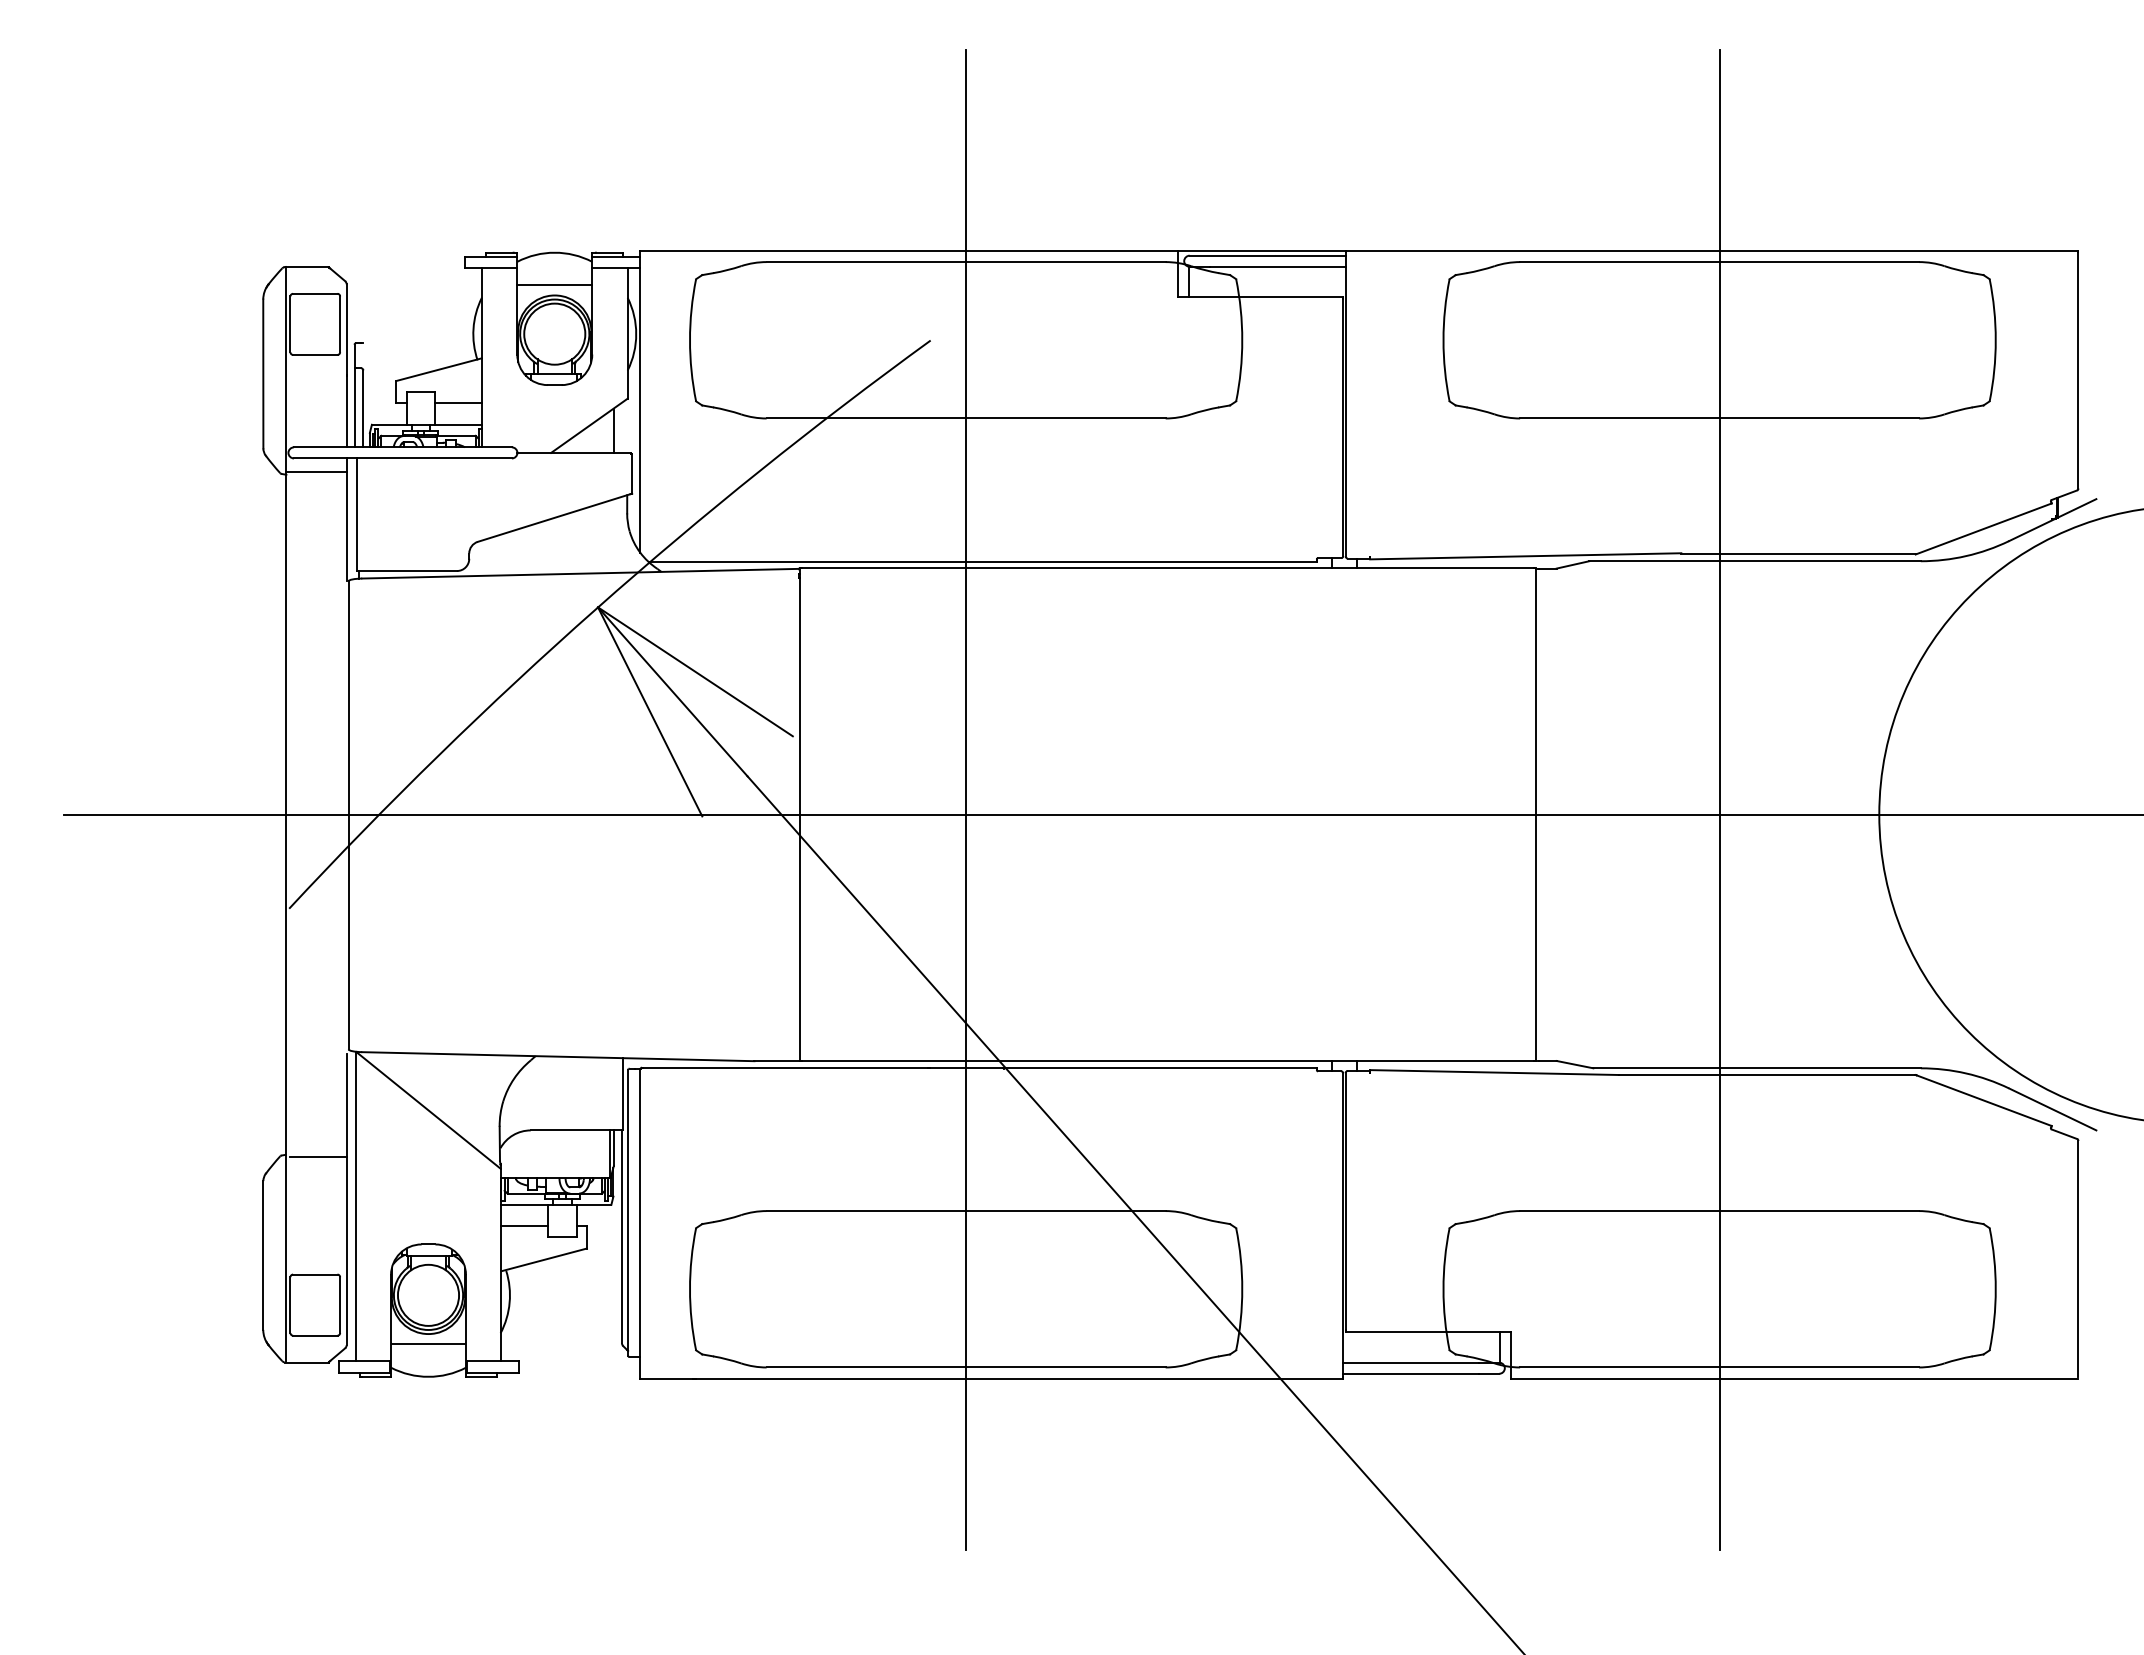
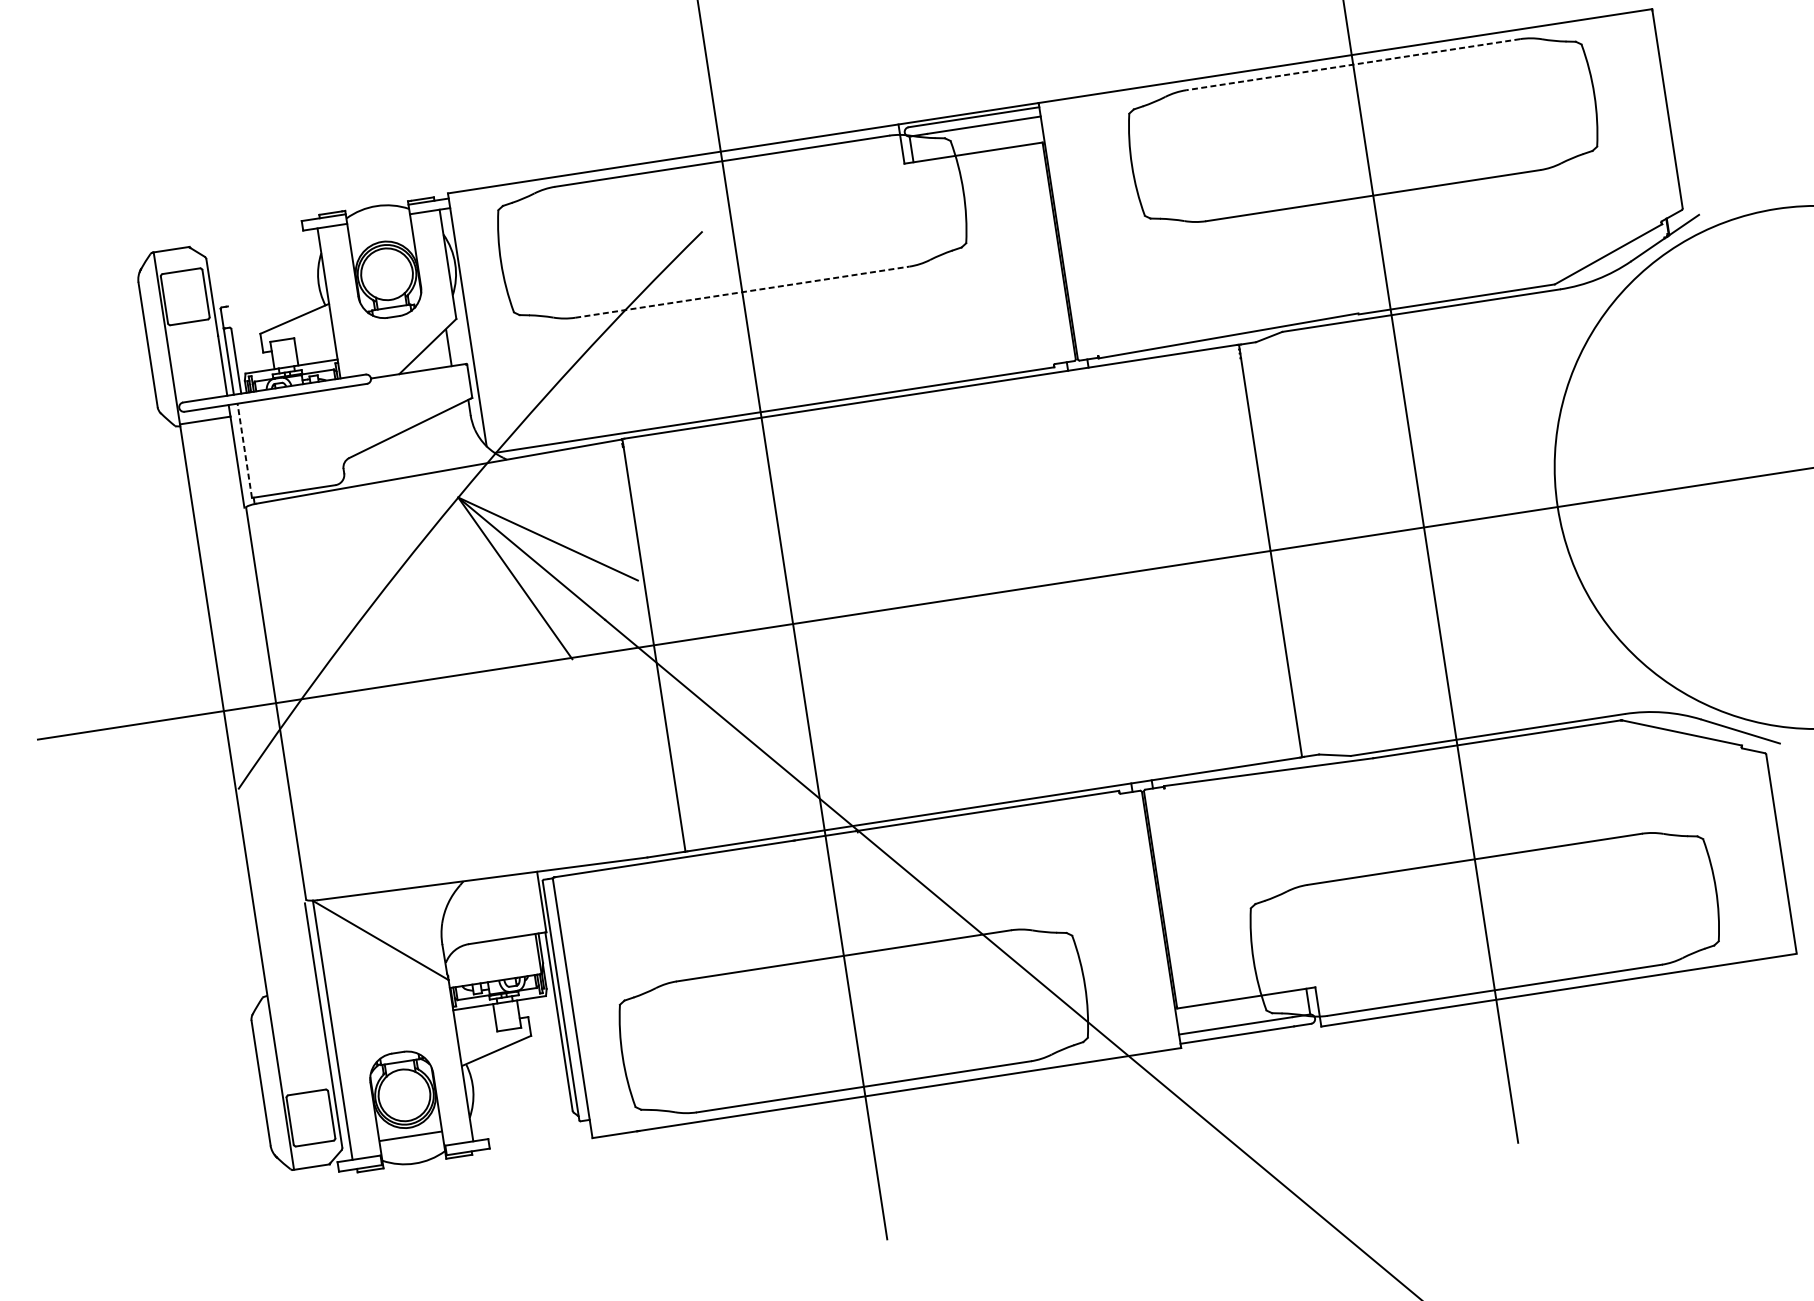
line: (1719, 262) -> (1353, 65), solid -> dashed
line: (554, 285) -> (380, 233), removed
line: (458, 403) -> (315, 344), removed
line: (966, 418) -> (742, 292), solid -> dashed
line: (357, 514) -> (244, 450), solid -> dashed
line: (317, 1157) -> (293, 994), removed
line: (524, 1226) -> (476, 1025), removed

